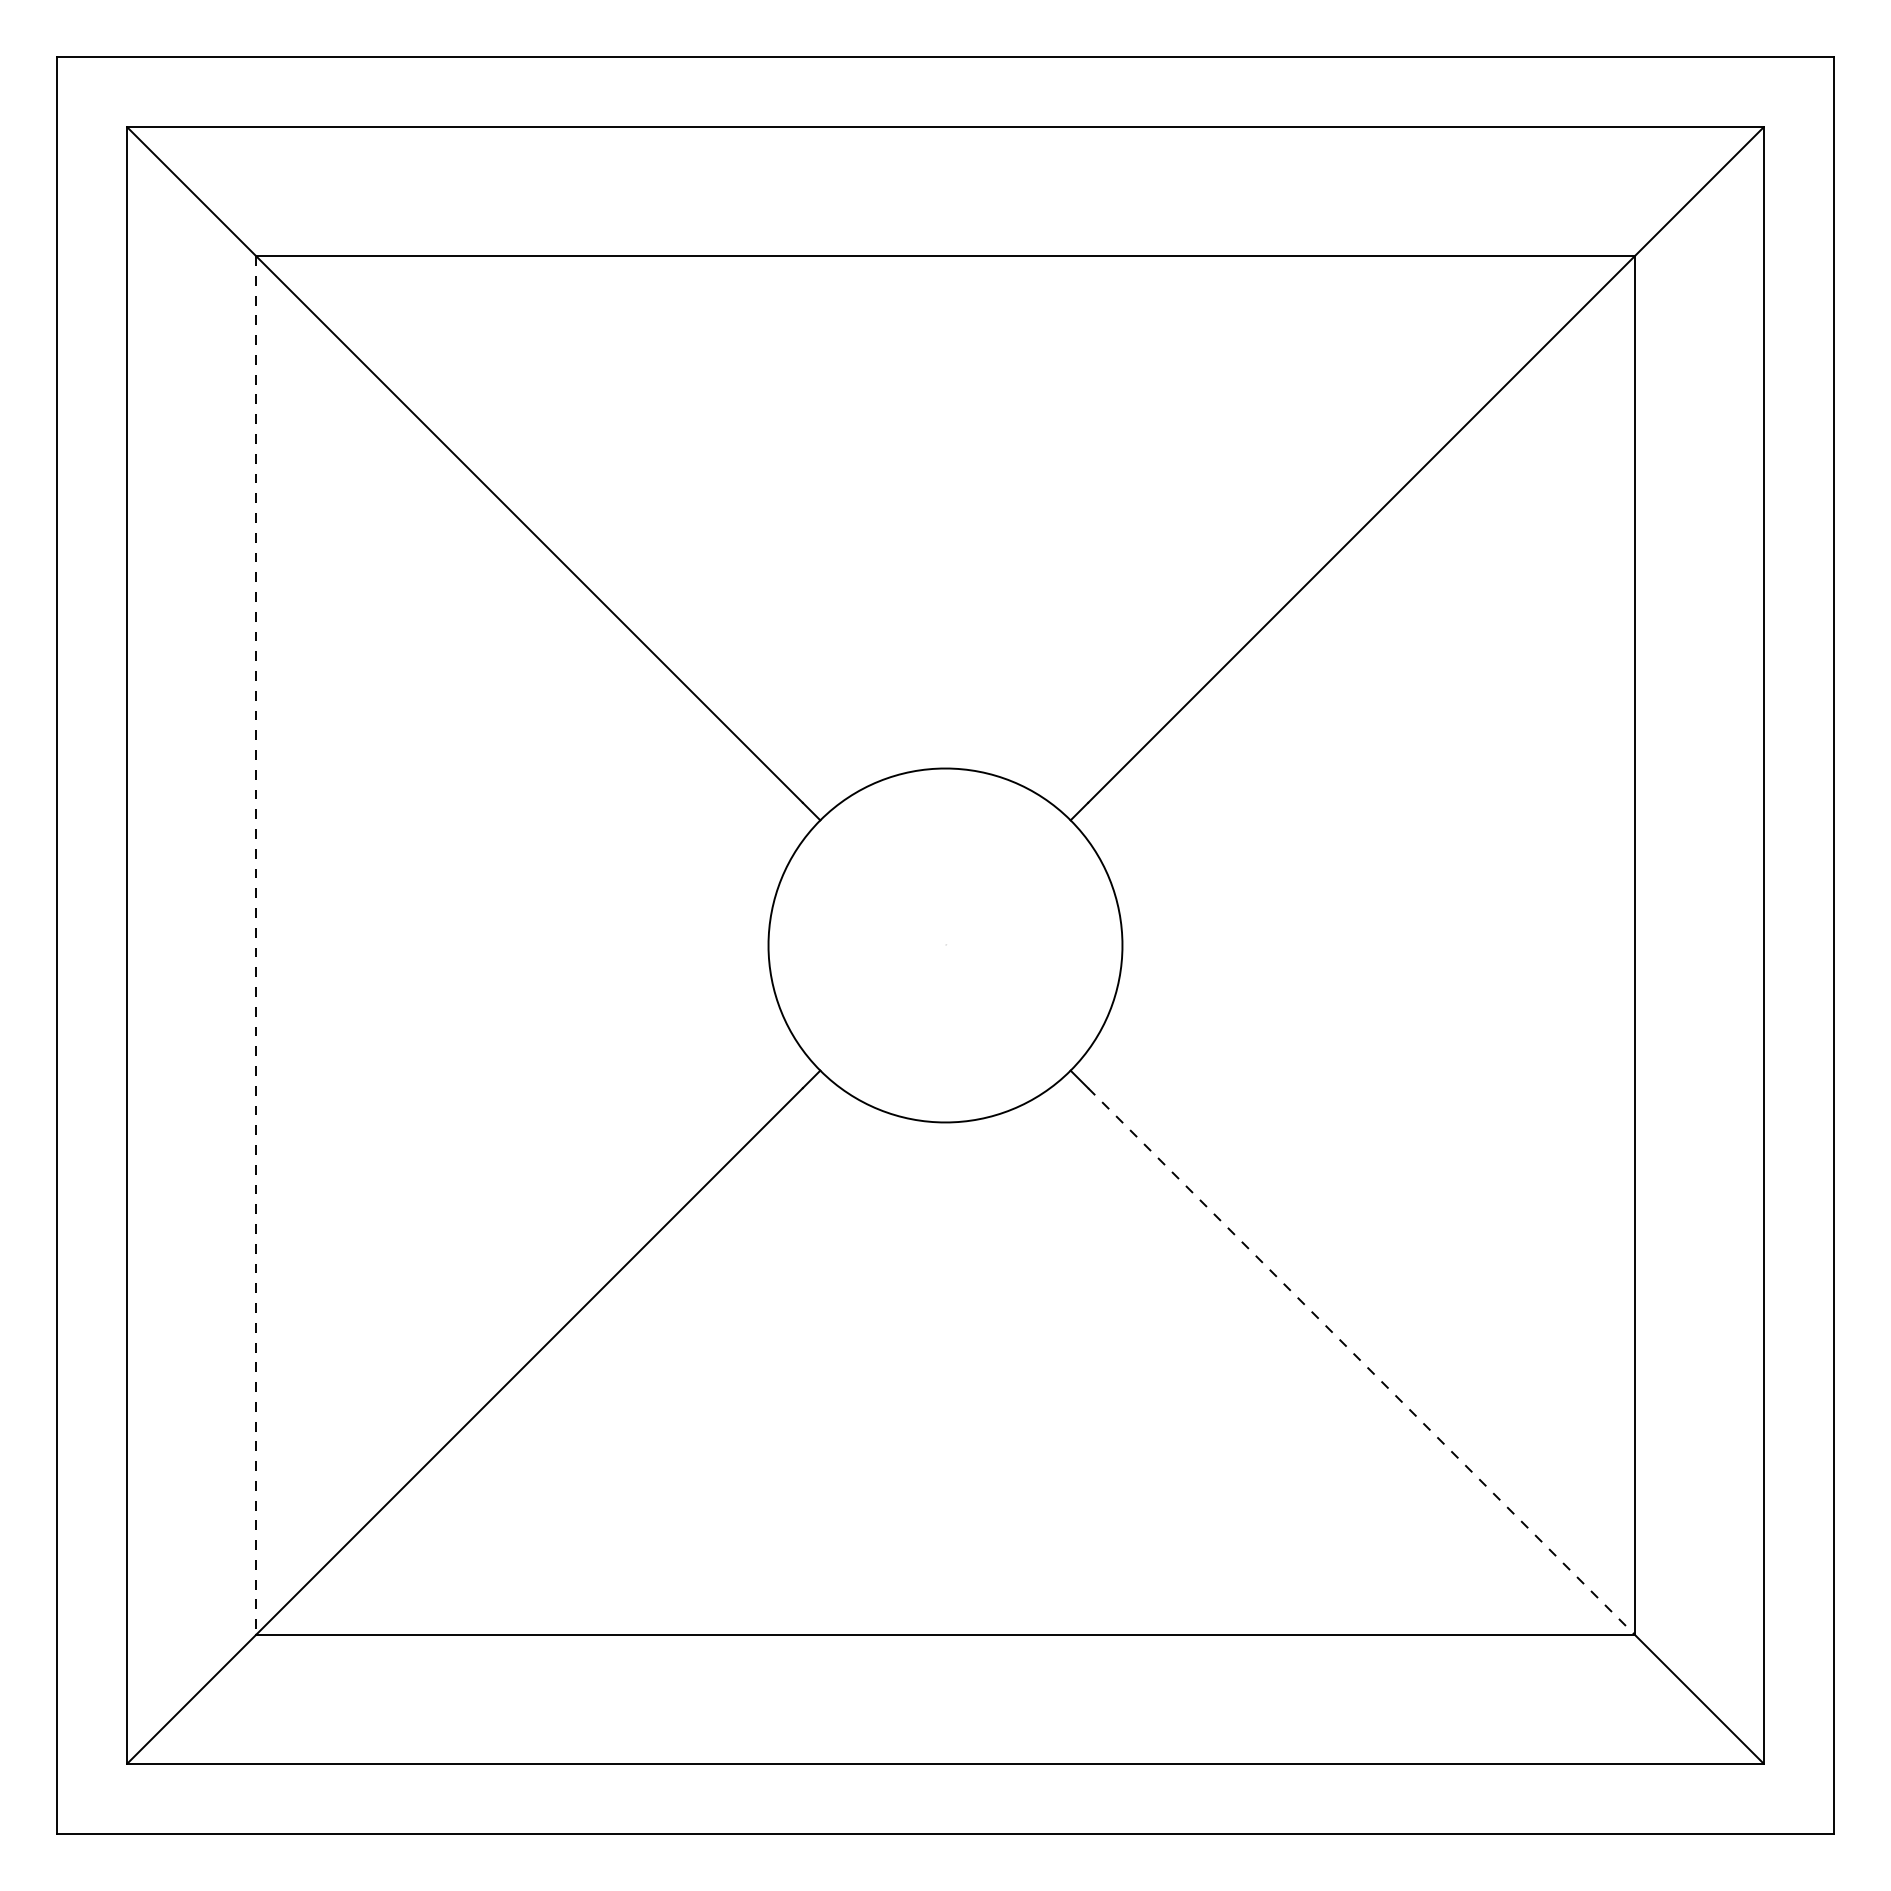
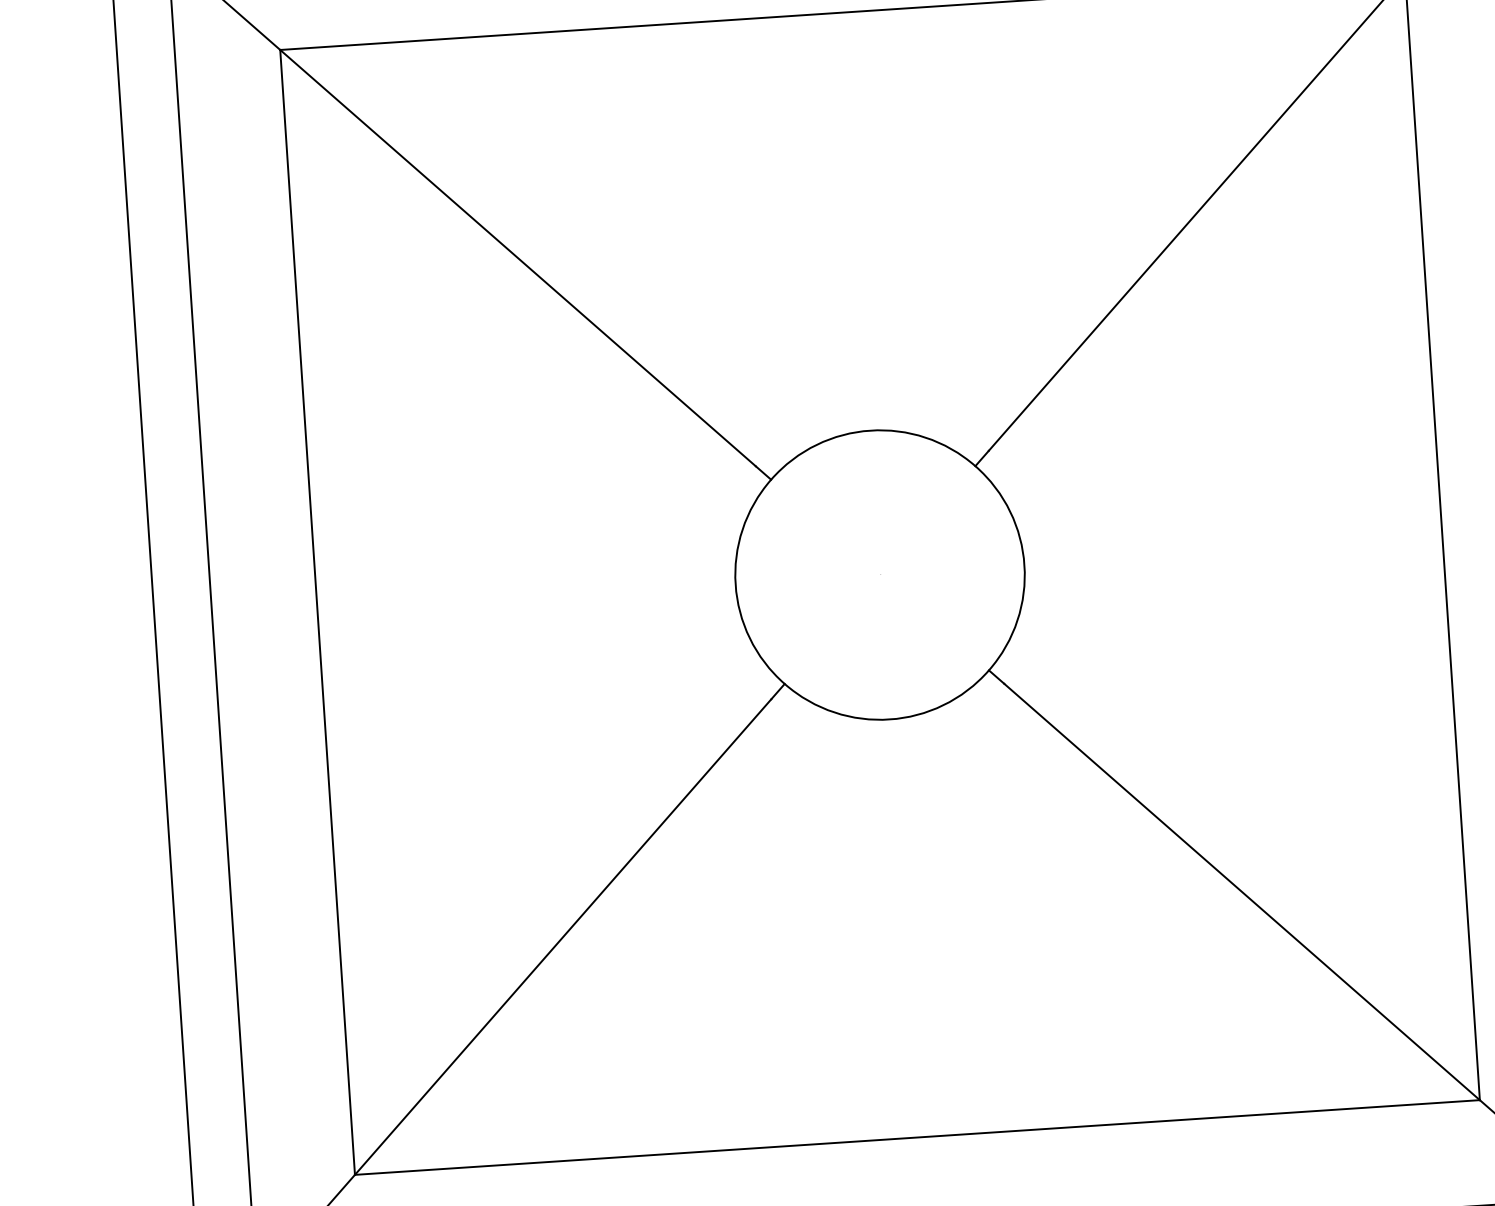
line: (256, 945) -> (317, 612), dashed -> solid
line: (1361, 1361) -> (1242, 891), dashed -> solid

